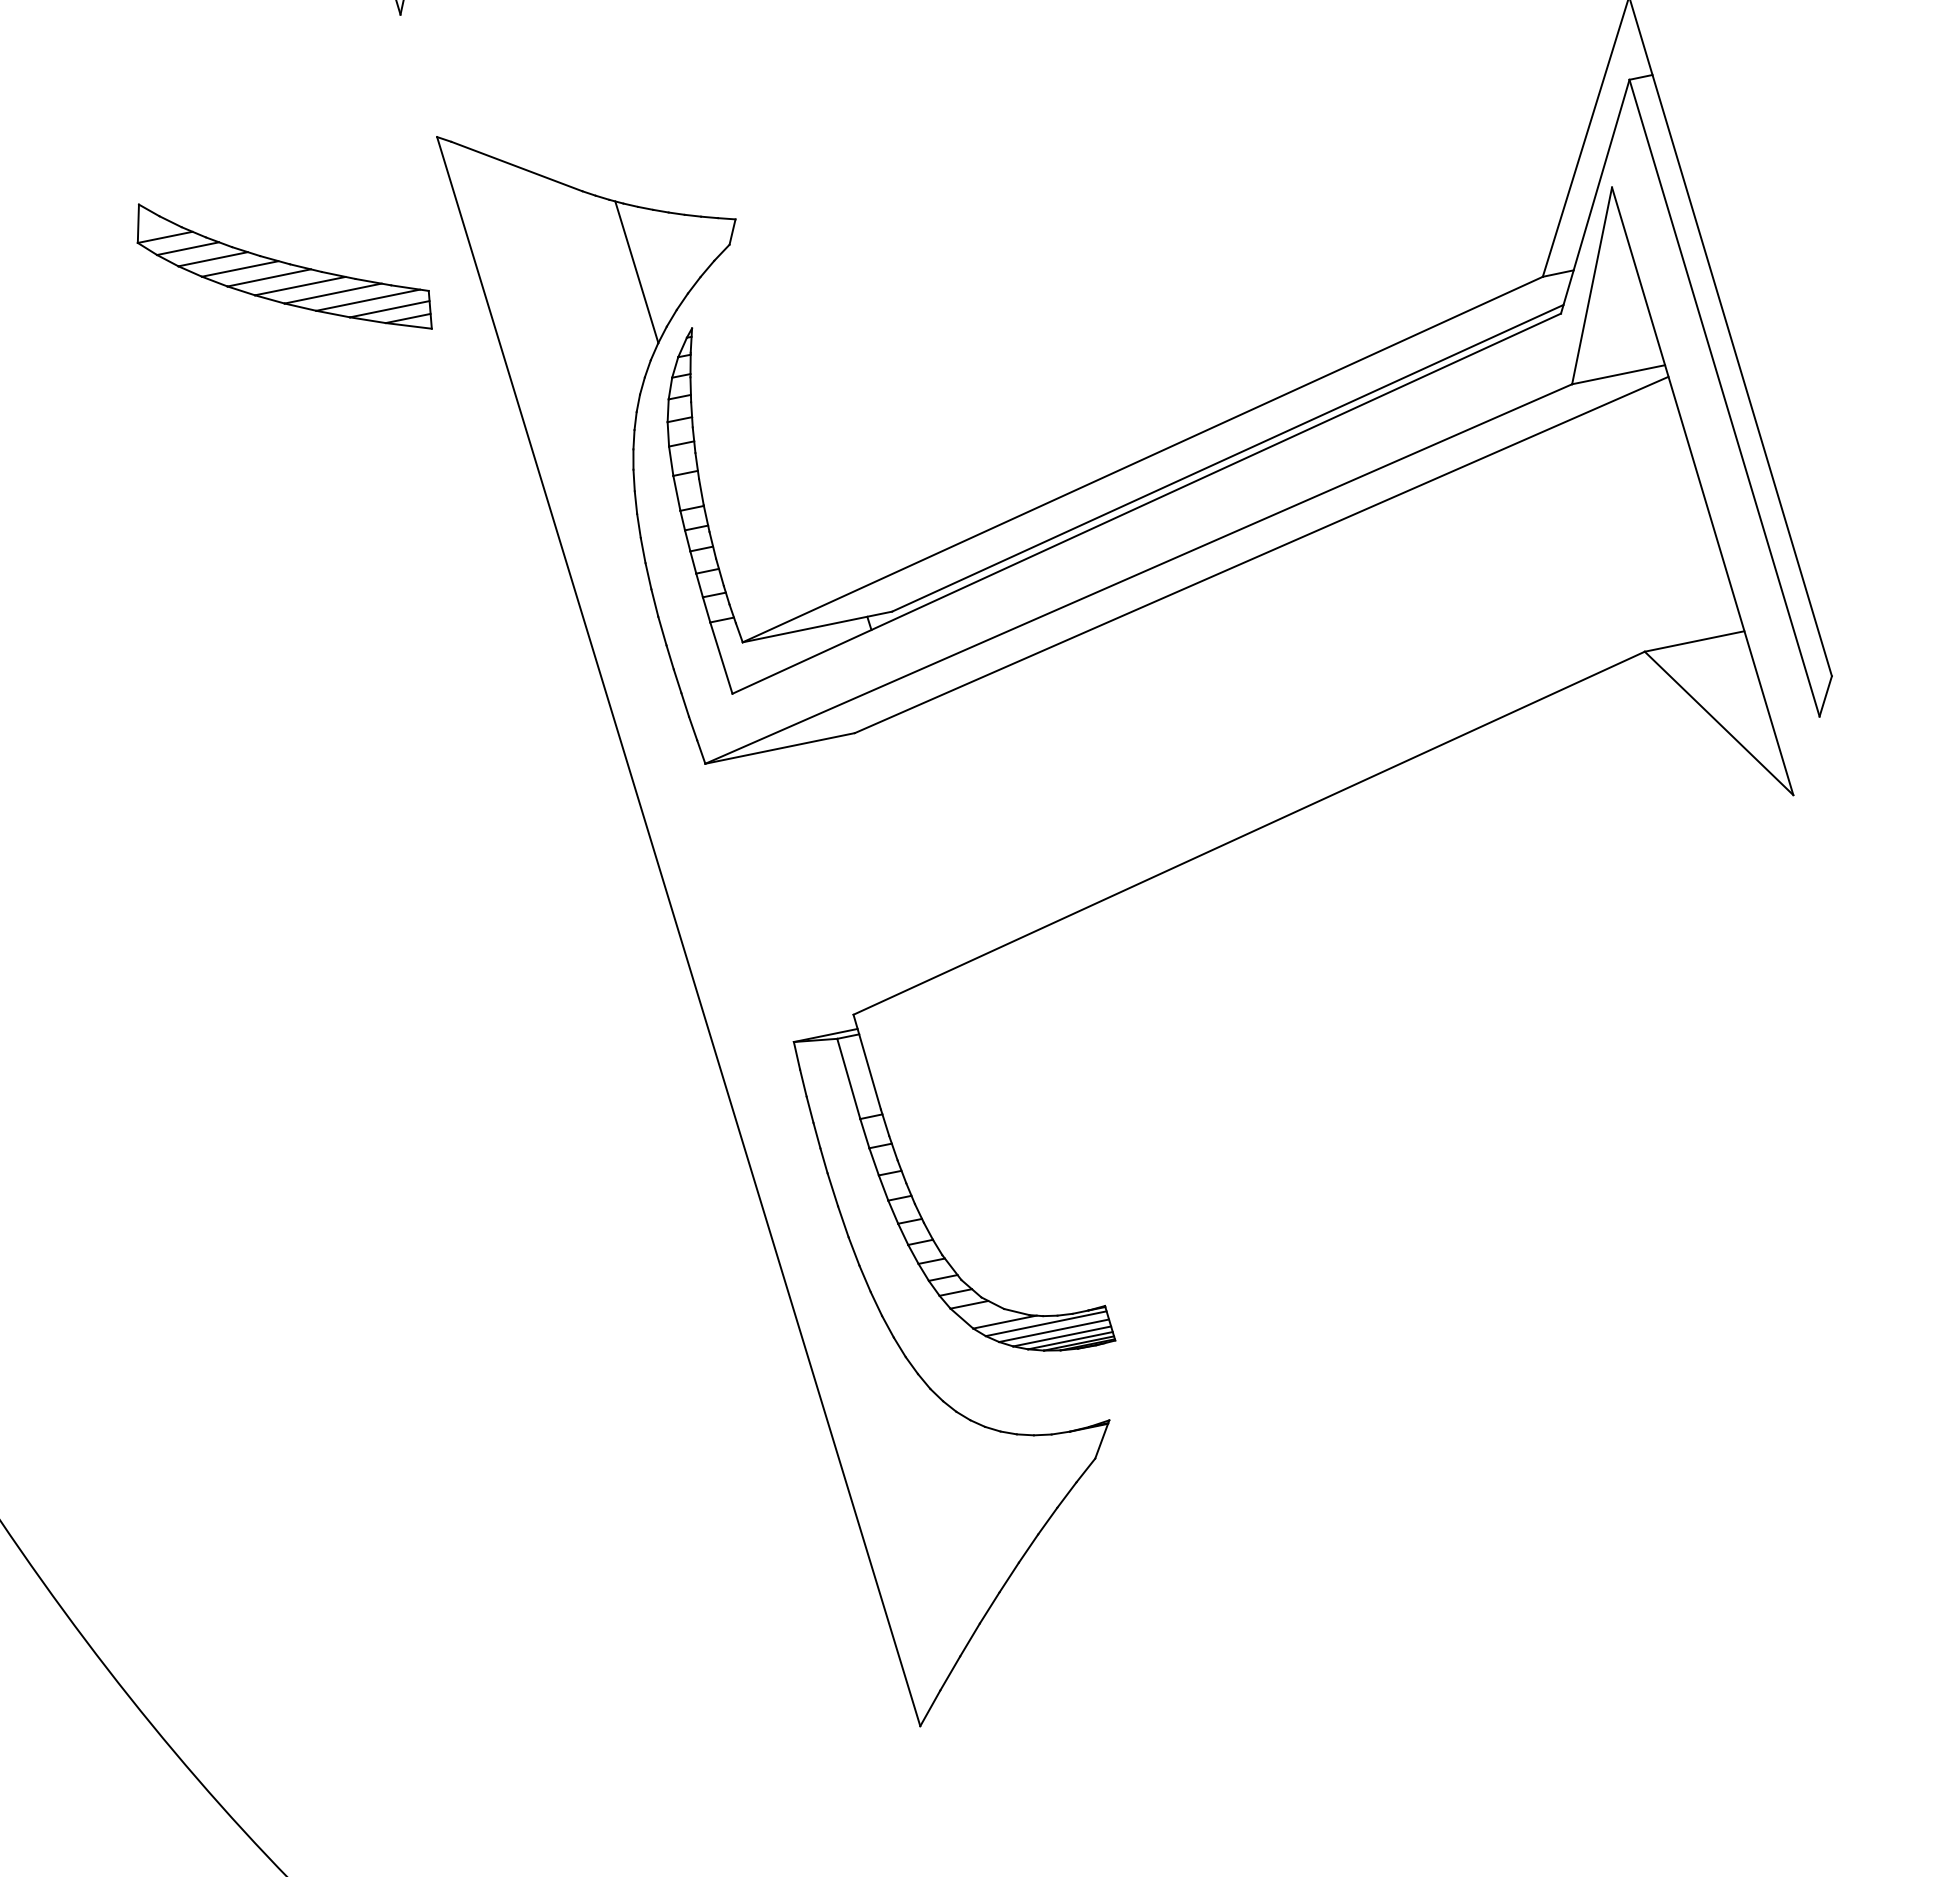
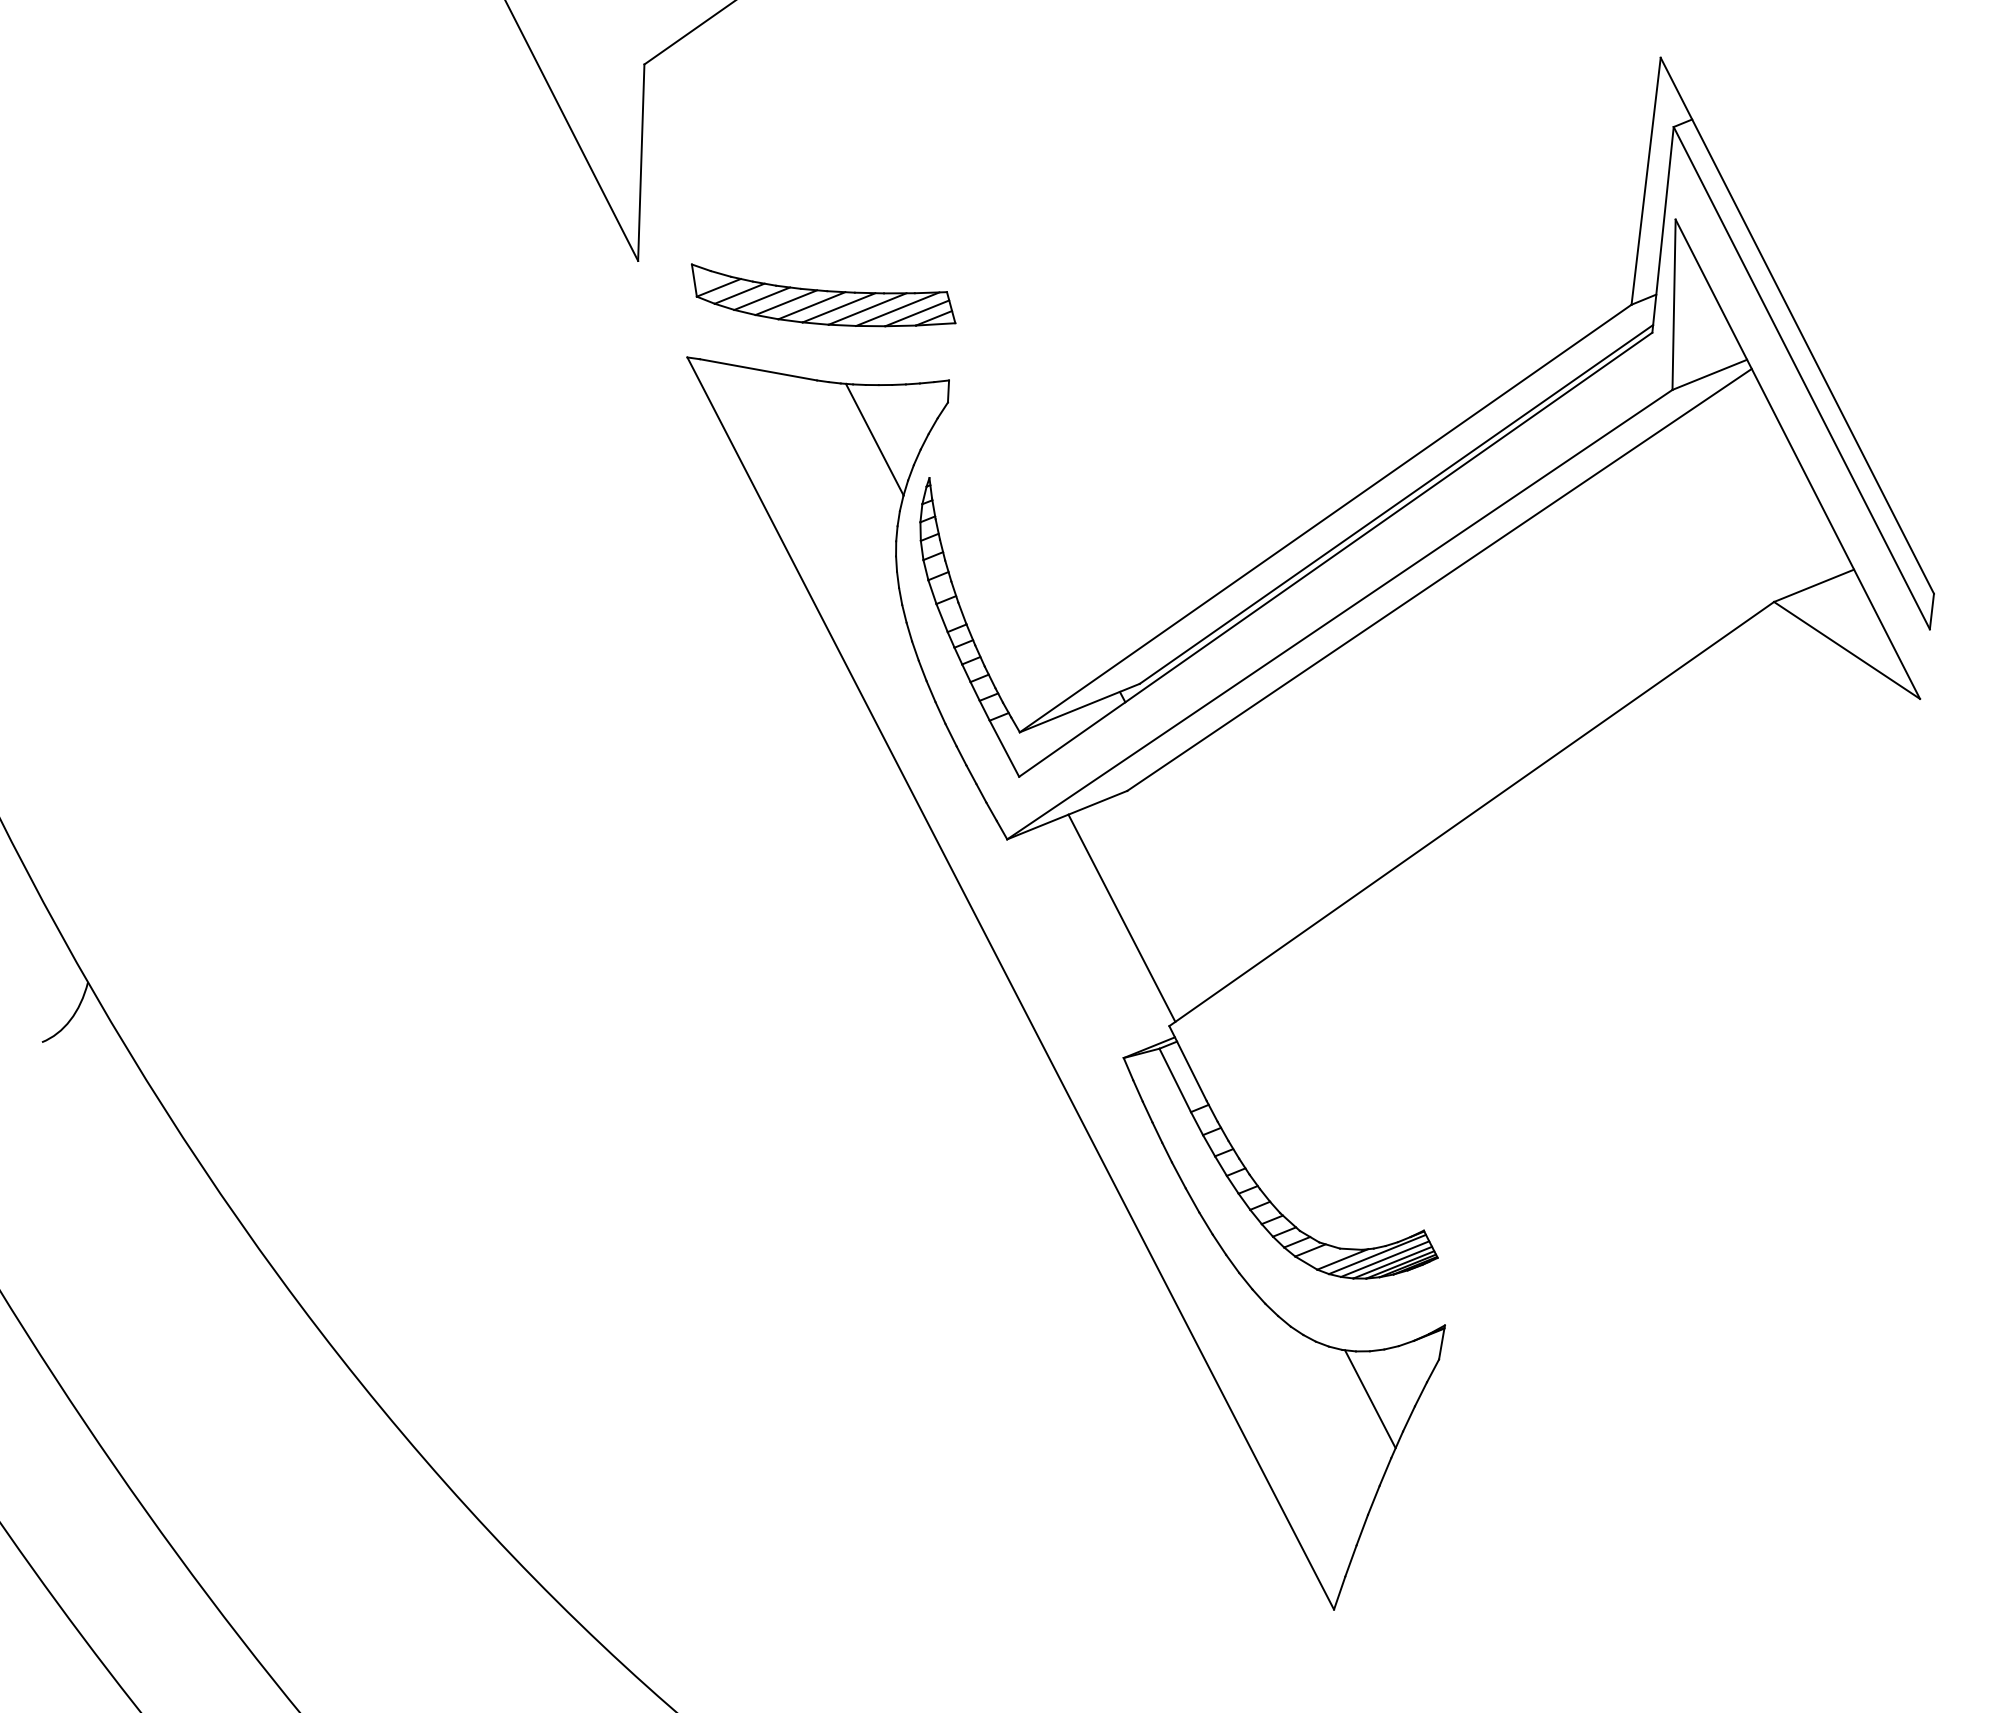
part: (284, 268) -> (823, 295), moved
line: (821, 878) -> (1121, 917), added
line: (1007, 1490) -> (1370, 1399), added

